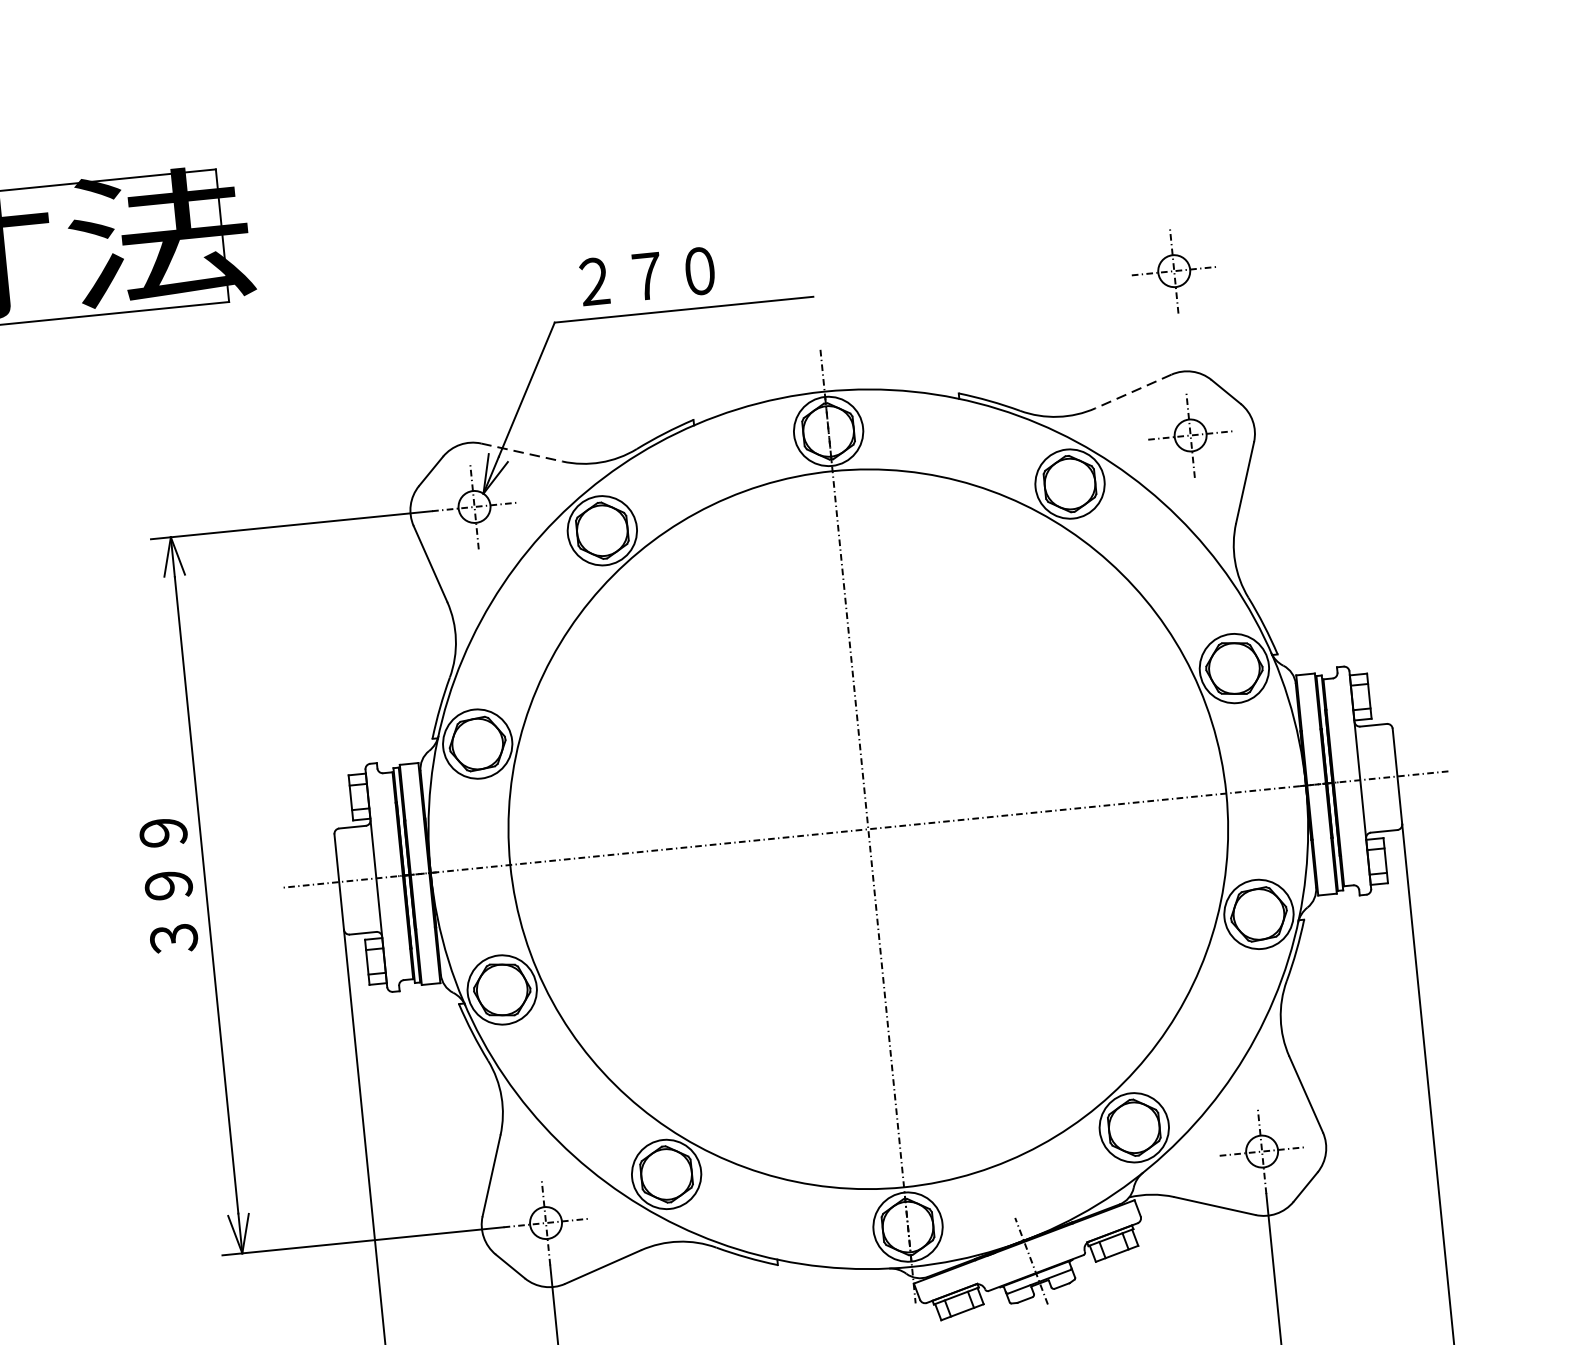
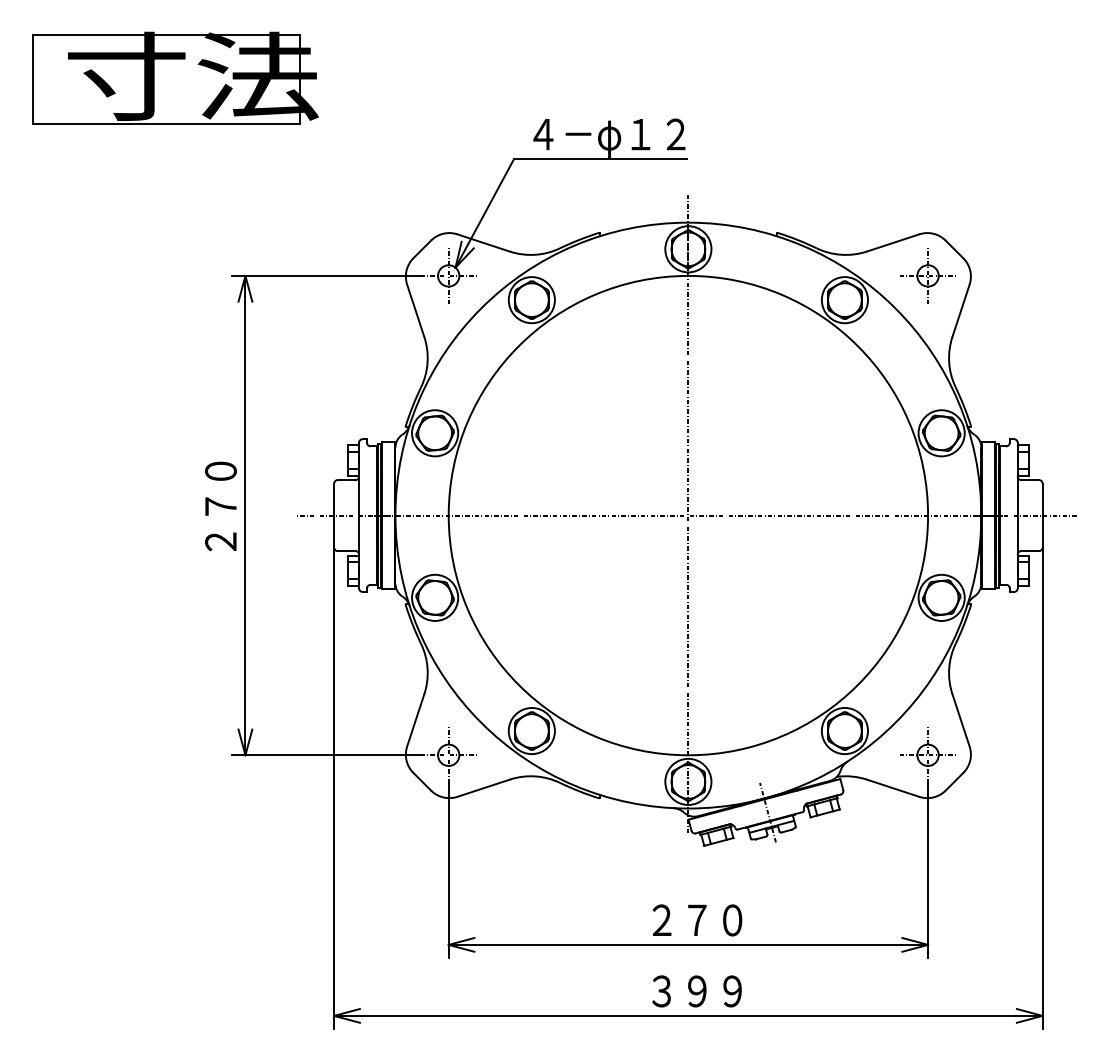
part: (1173, 270) -> (927, 165), removed
text: (694, 276) -> (609, 137), ２７０ -> ４－φ１２
line: (1134, 390) -> (893, 242), dashed -> solid
line: (521, 451) -> (483, 242), dashed -> solid
text: (168, 885) -> (220, 506), ３９９ -> ２７０

